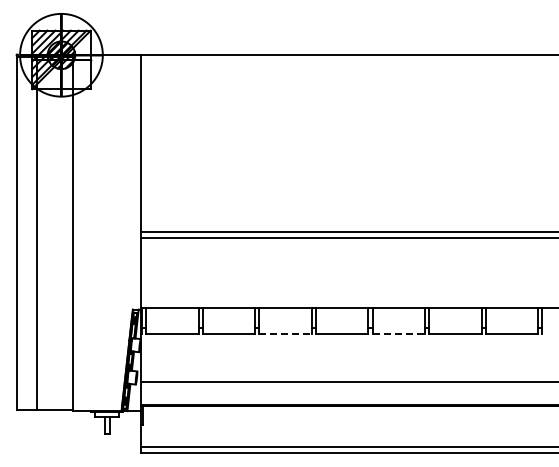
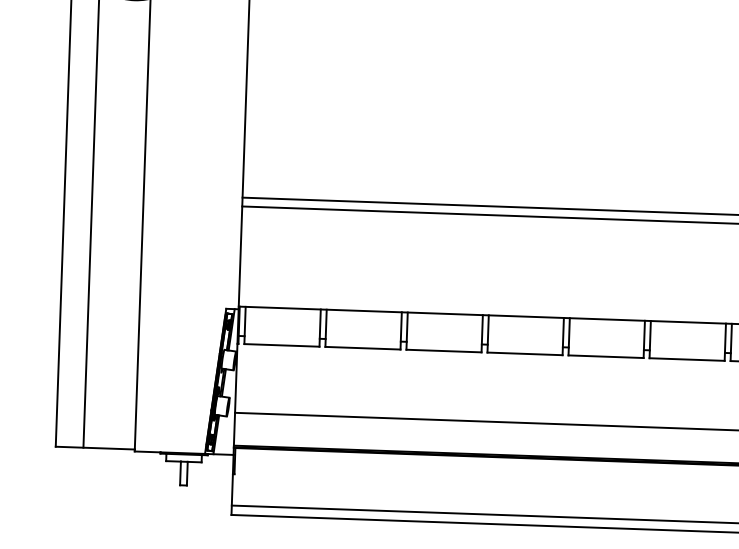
line: (286, 333) -> (445, 350), dashed -> solid
line: (399, 333) -> (607, 356), dashed -> solid

